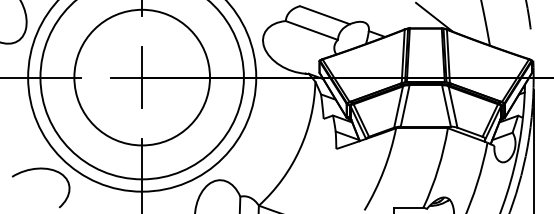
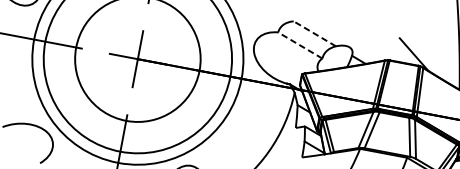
line: (324, 15) -> (314, 34), solid -> dashed
line: (311, 30) -> (299, 45), solid -> dashed

